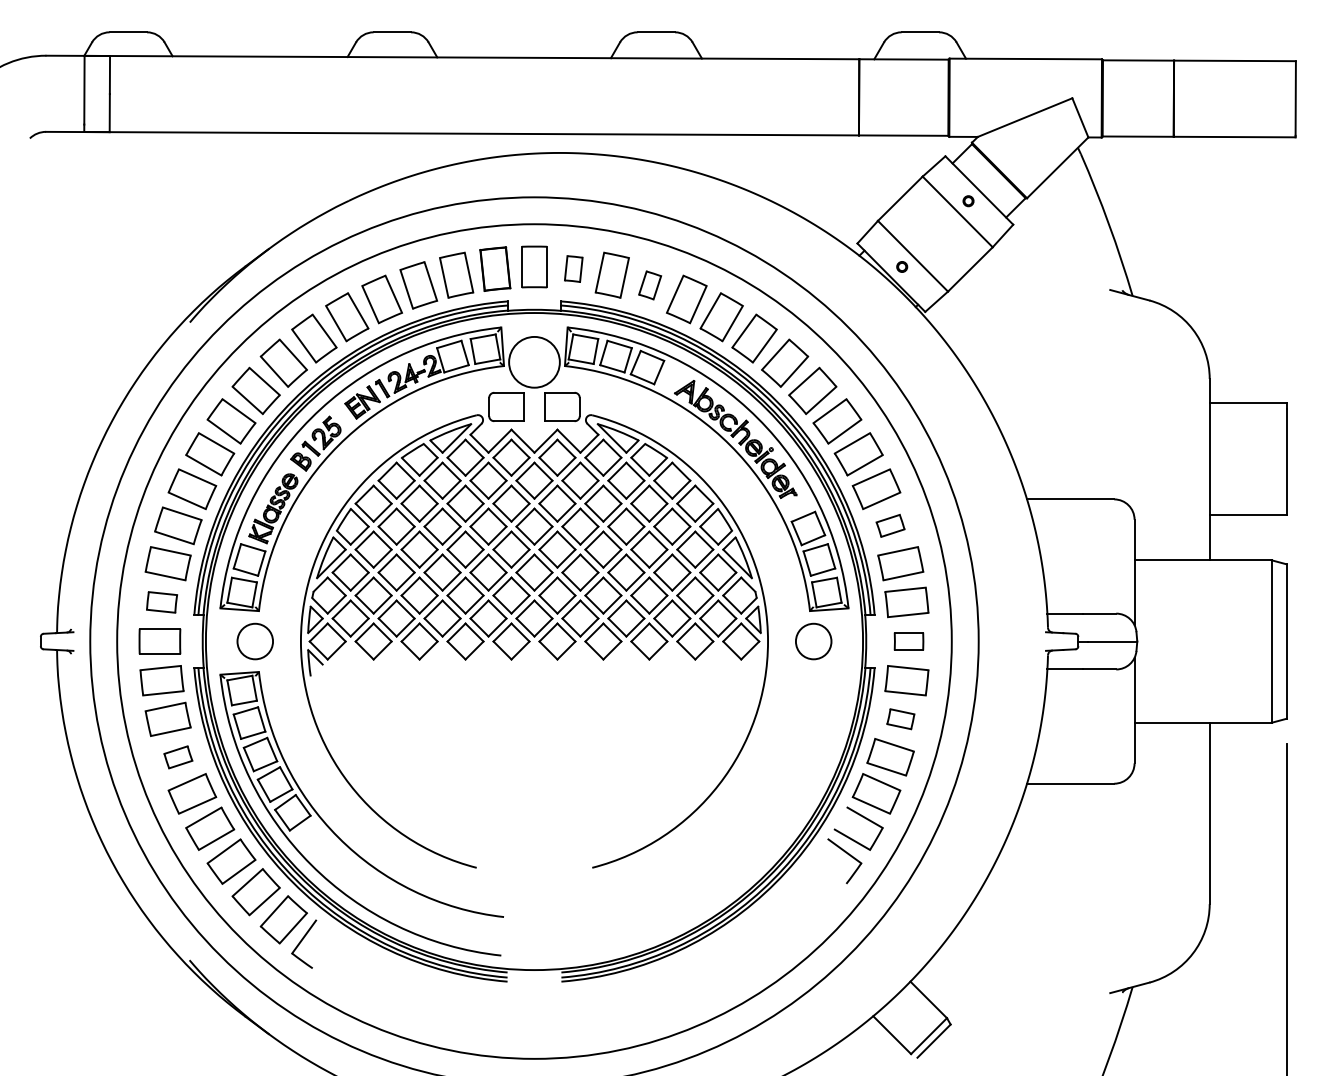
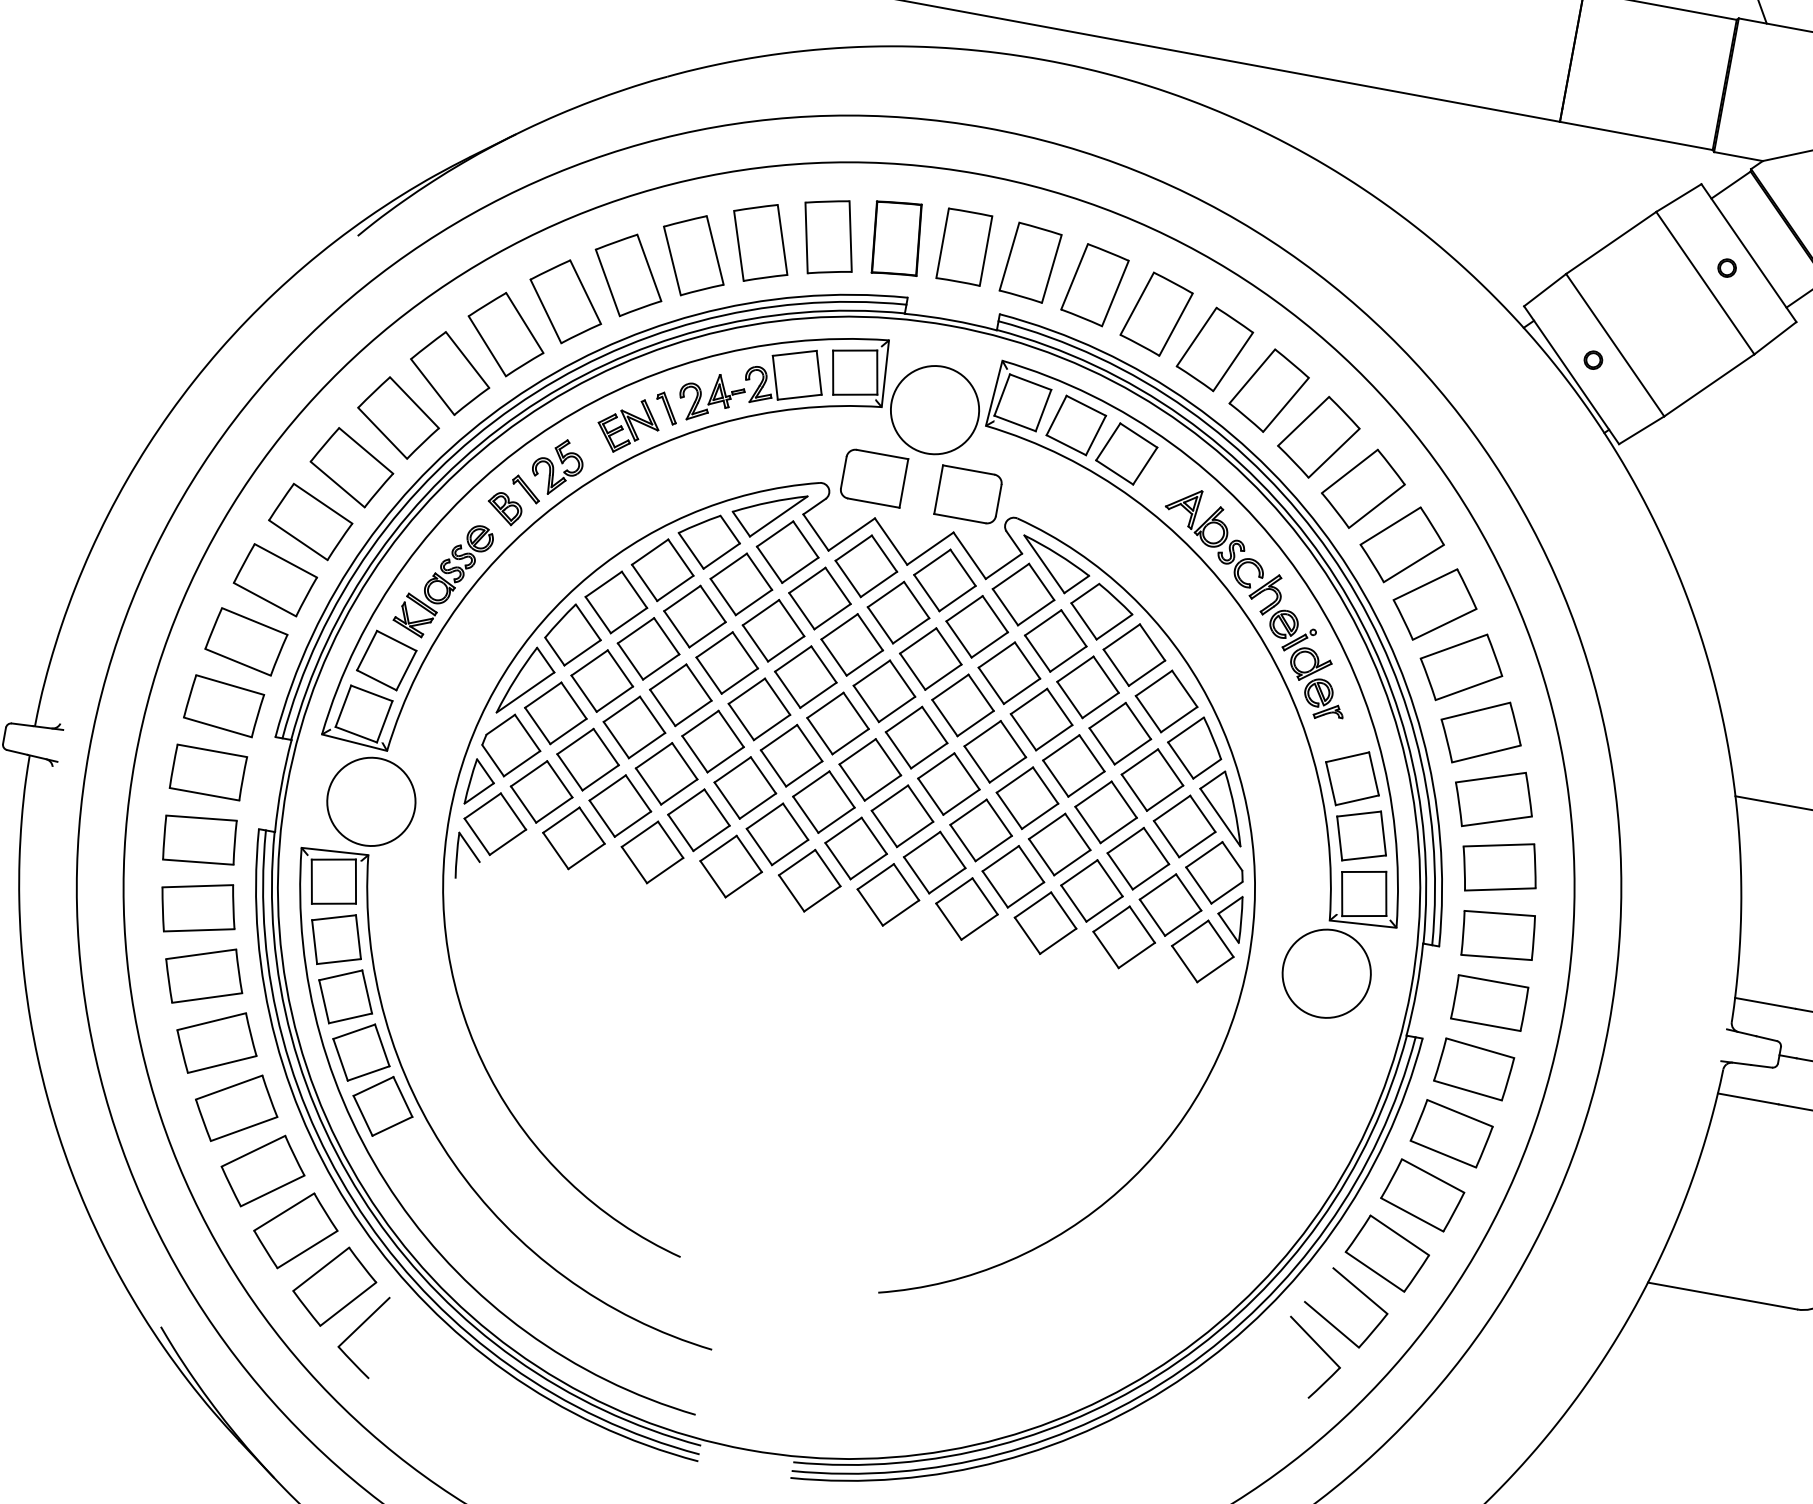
part: (573, 268) -> (1030, 261), size x1.67
part: (649, 285) -> (1155, 314), size x1.67
part: (890, 525) -> (1493, 798), size x1.67
part: (161, 602) -> (223, 706), size x1.43
circle: (254, 641) -> (370, 801), size x1.43
circle: (813, 641) -> (1326, 973), size x1.43
part: (908, 641) -> (1488, 1002), size x1.43
part: (900, 718) -> (1451, 1132), size x1.67
part: (178, 757) -> (204, 976), size x1.67

